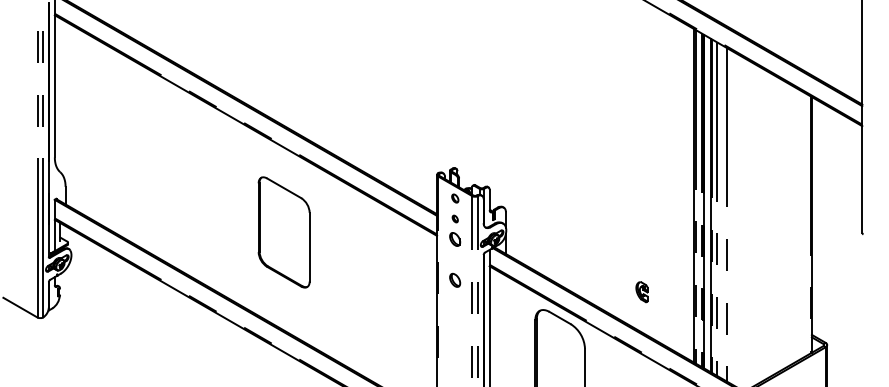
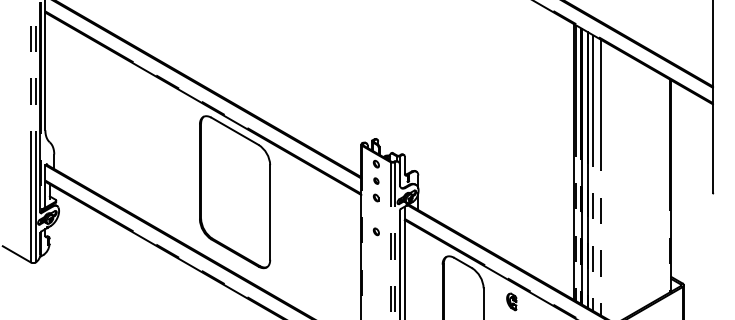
part: (283, 232) -> (234, 192), size x1.67
part: (455, 239) -> (376, 198), size x0.62
part: (455, 280) -> (376, 231), size x0.62
part: (641, 292) -> (511, 302), moved

